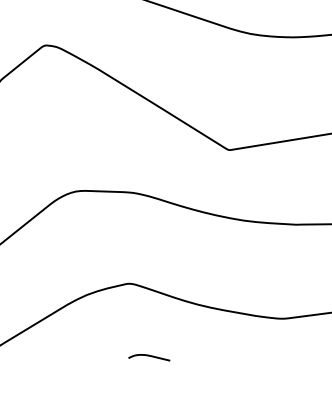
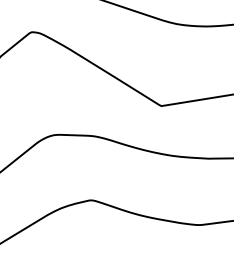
curve: (148, 356) -> (104, 251), removed

